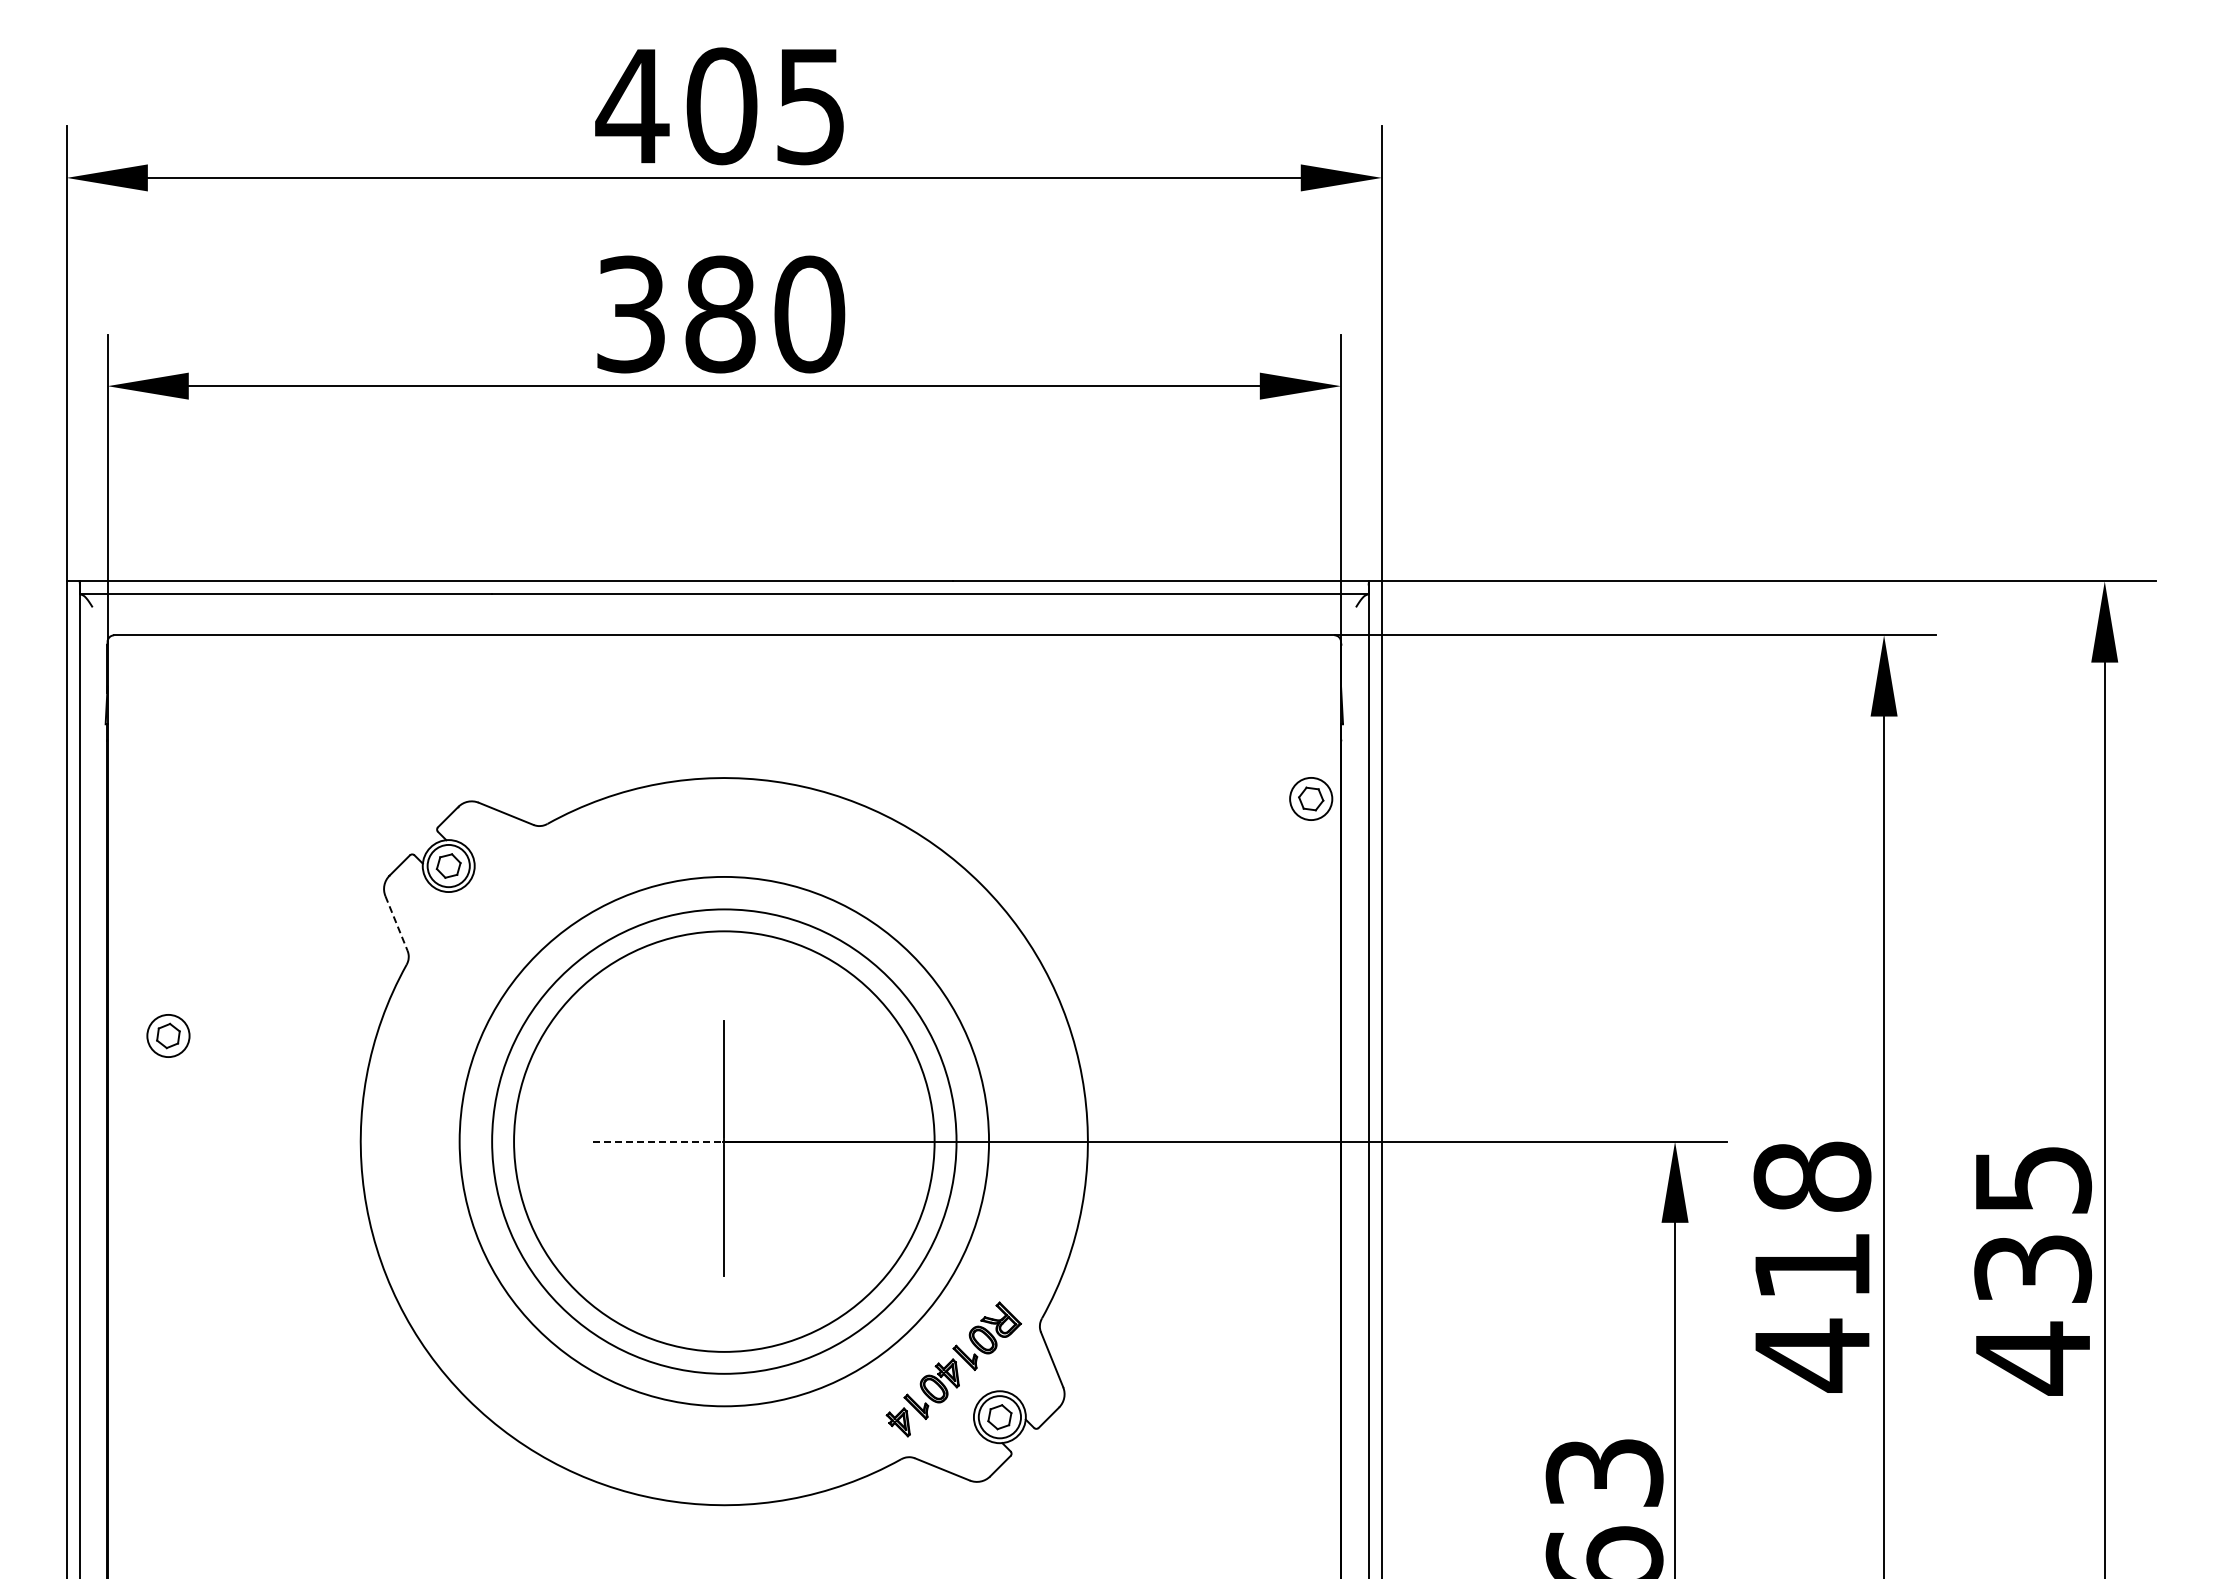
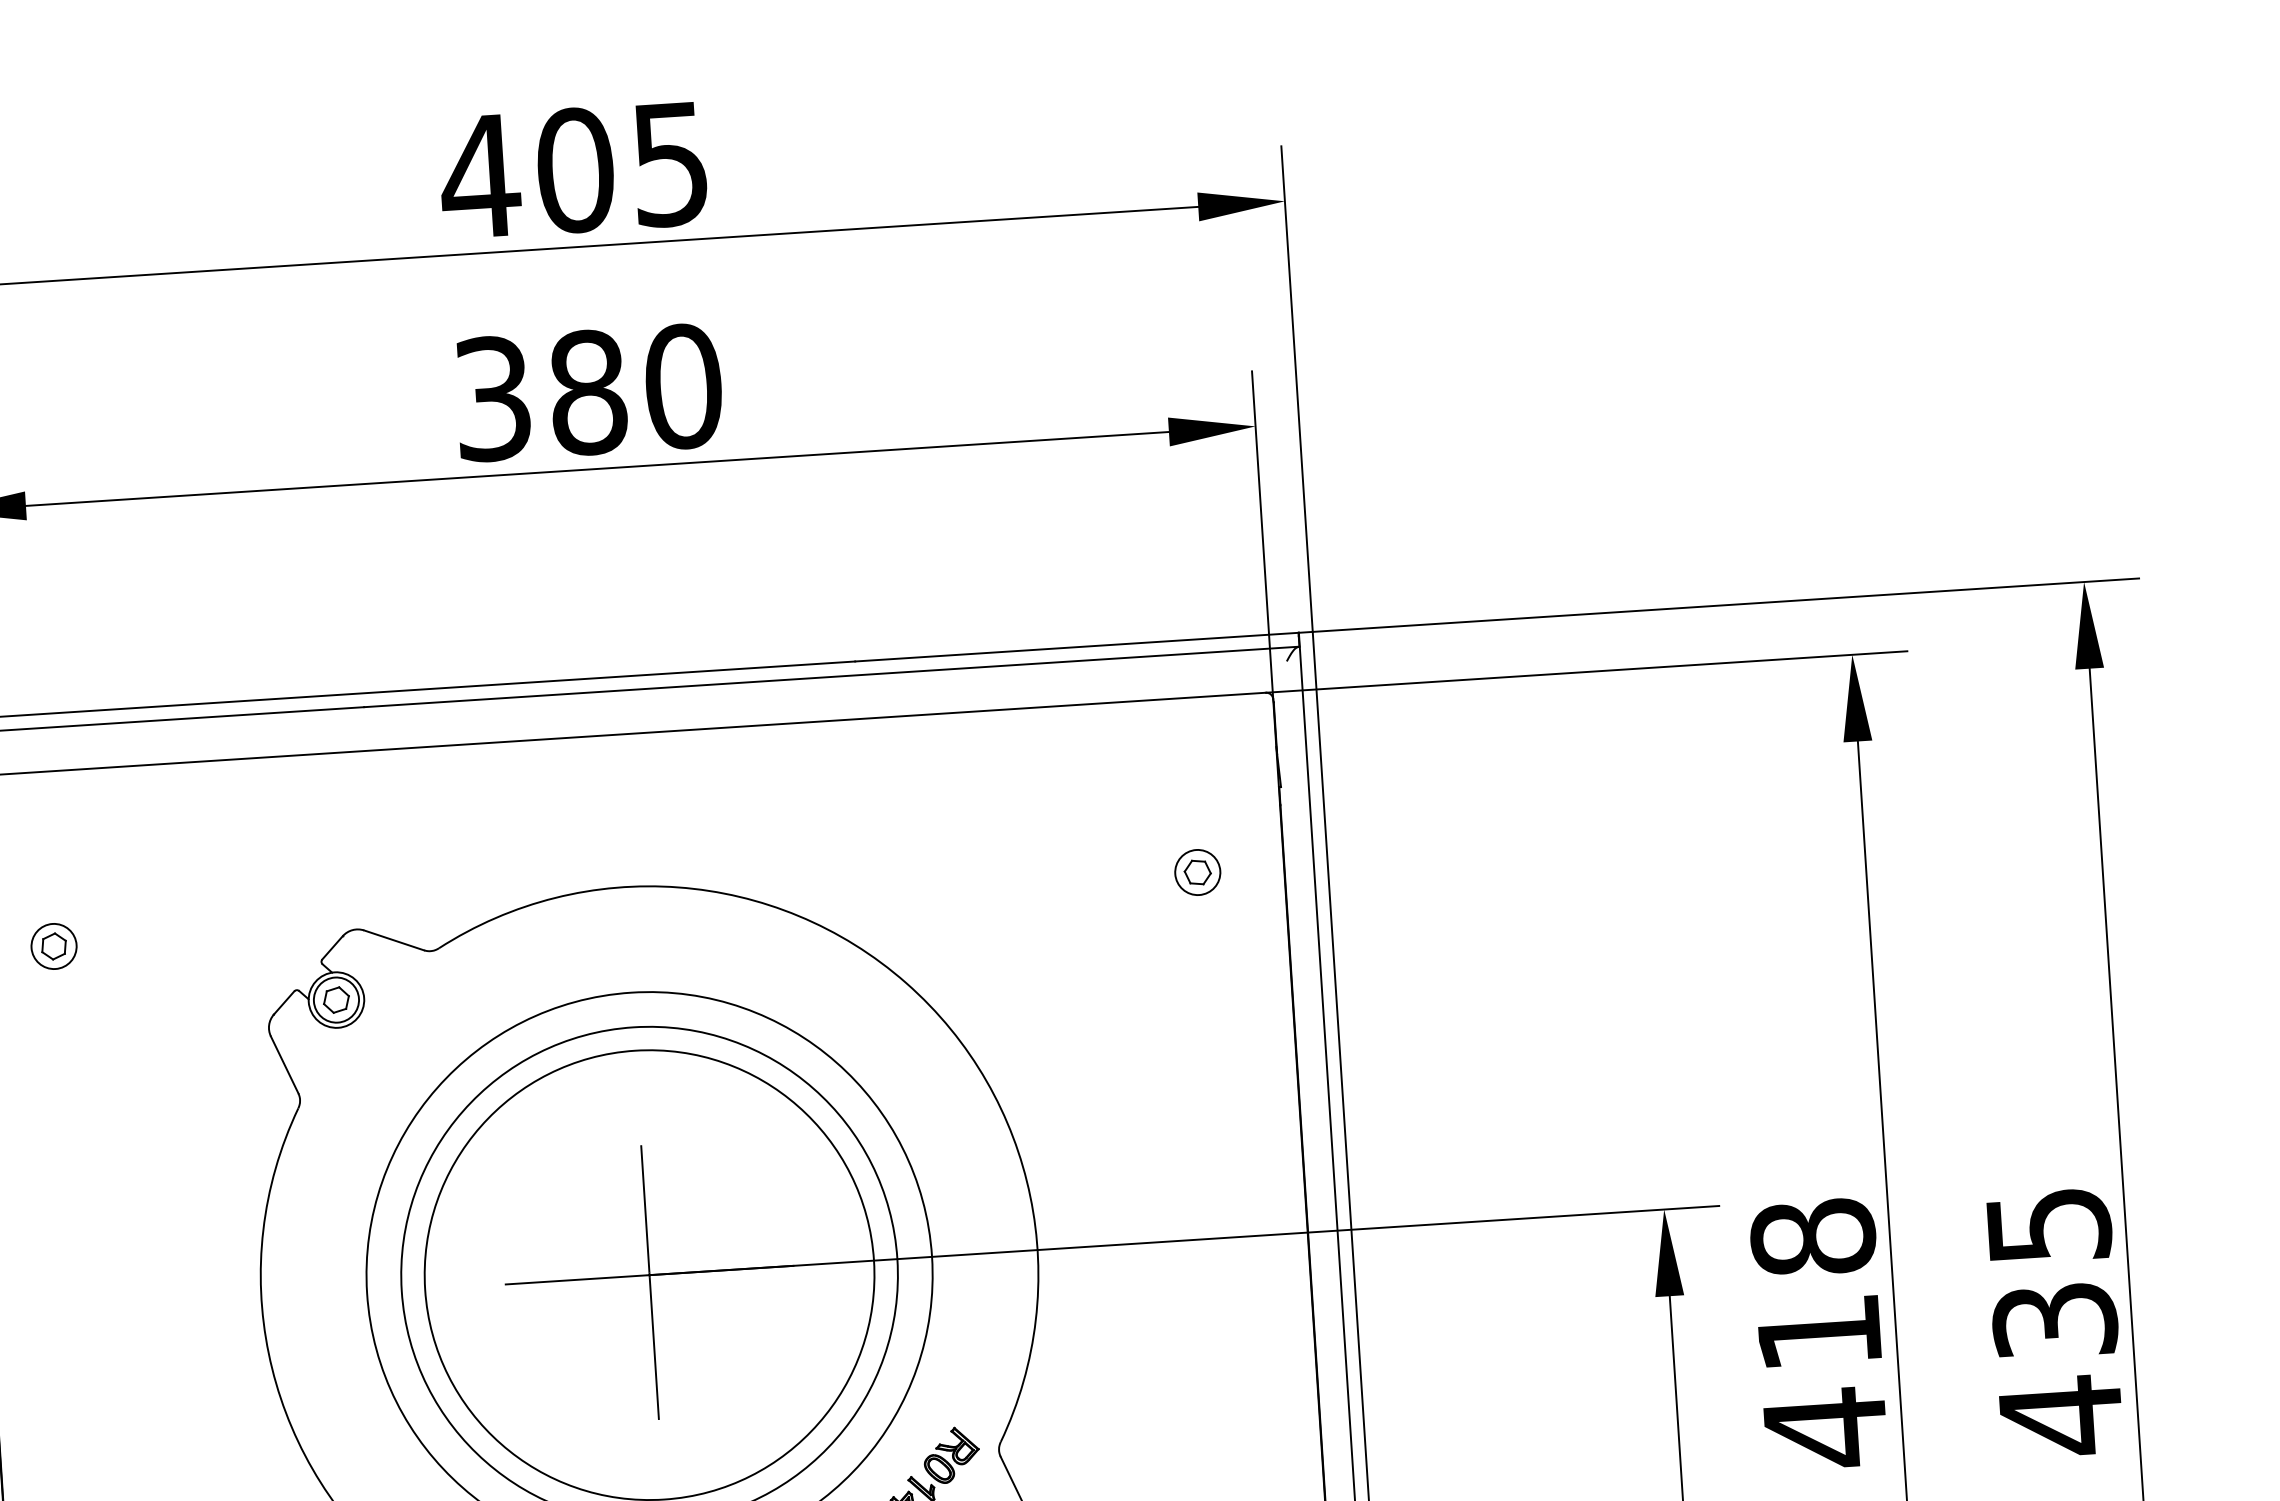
part: (1311, 798) -> (1198, 871), moved
line: (396, 923) -> (284, 1064), dashed -> solid
part: (168, 1035) -> (54, 945), moved
line: (655, 1141) -> (576, 1279), dashed -> solid

